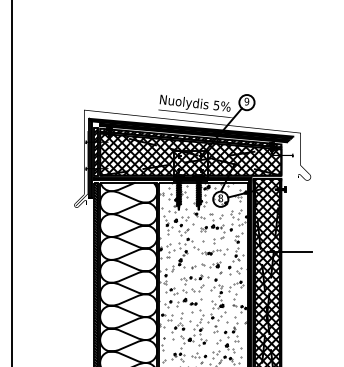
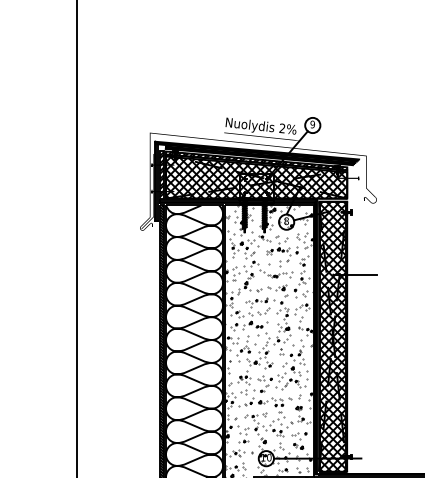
text: (216, 105) -> (282, 128), 5%%% -> 2%%%

